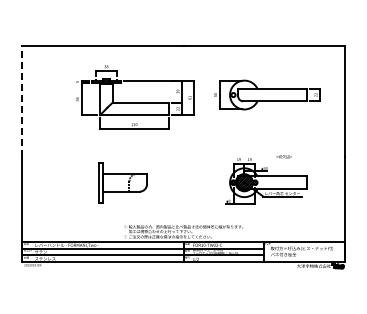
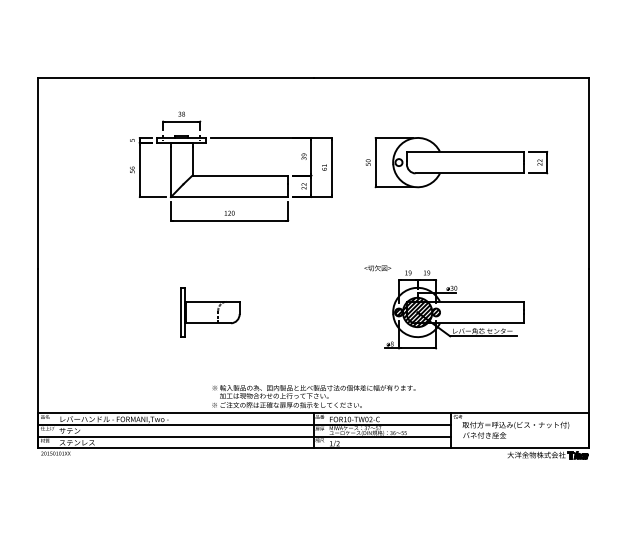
line: (22, 101) -> (38, 173), dashed -> solid
text: (283, 156) -> (376, 267), moved
part: (123, 182) -> (210, 312), size x0.71

